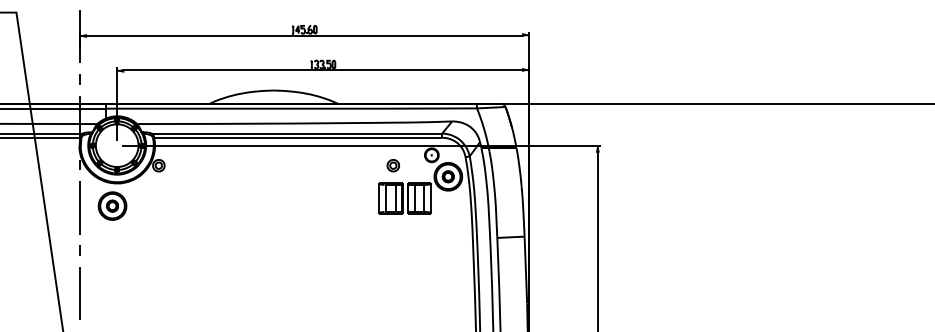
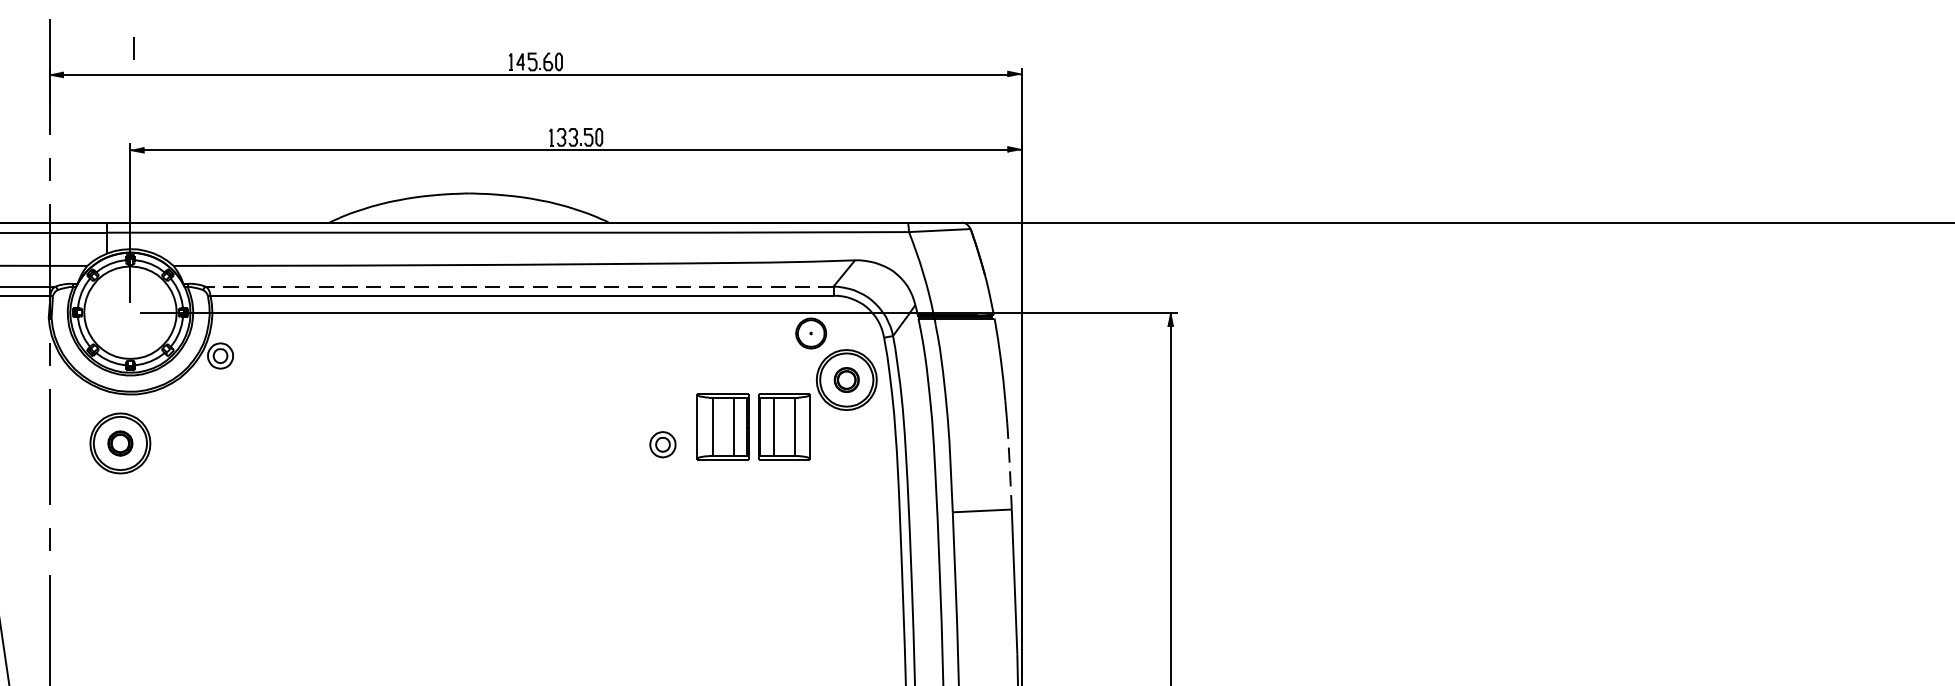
line: (118, 23) -> (133, 48), added
line: (296, 133) -> (518, 286), solid -> dashed
part: (392, 165) -> (661, 444), moved
line: (523, 216) -> (1009, 465), solid -> dashed

